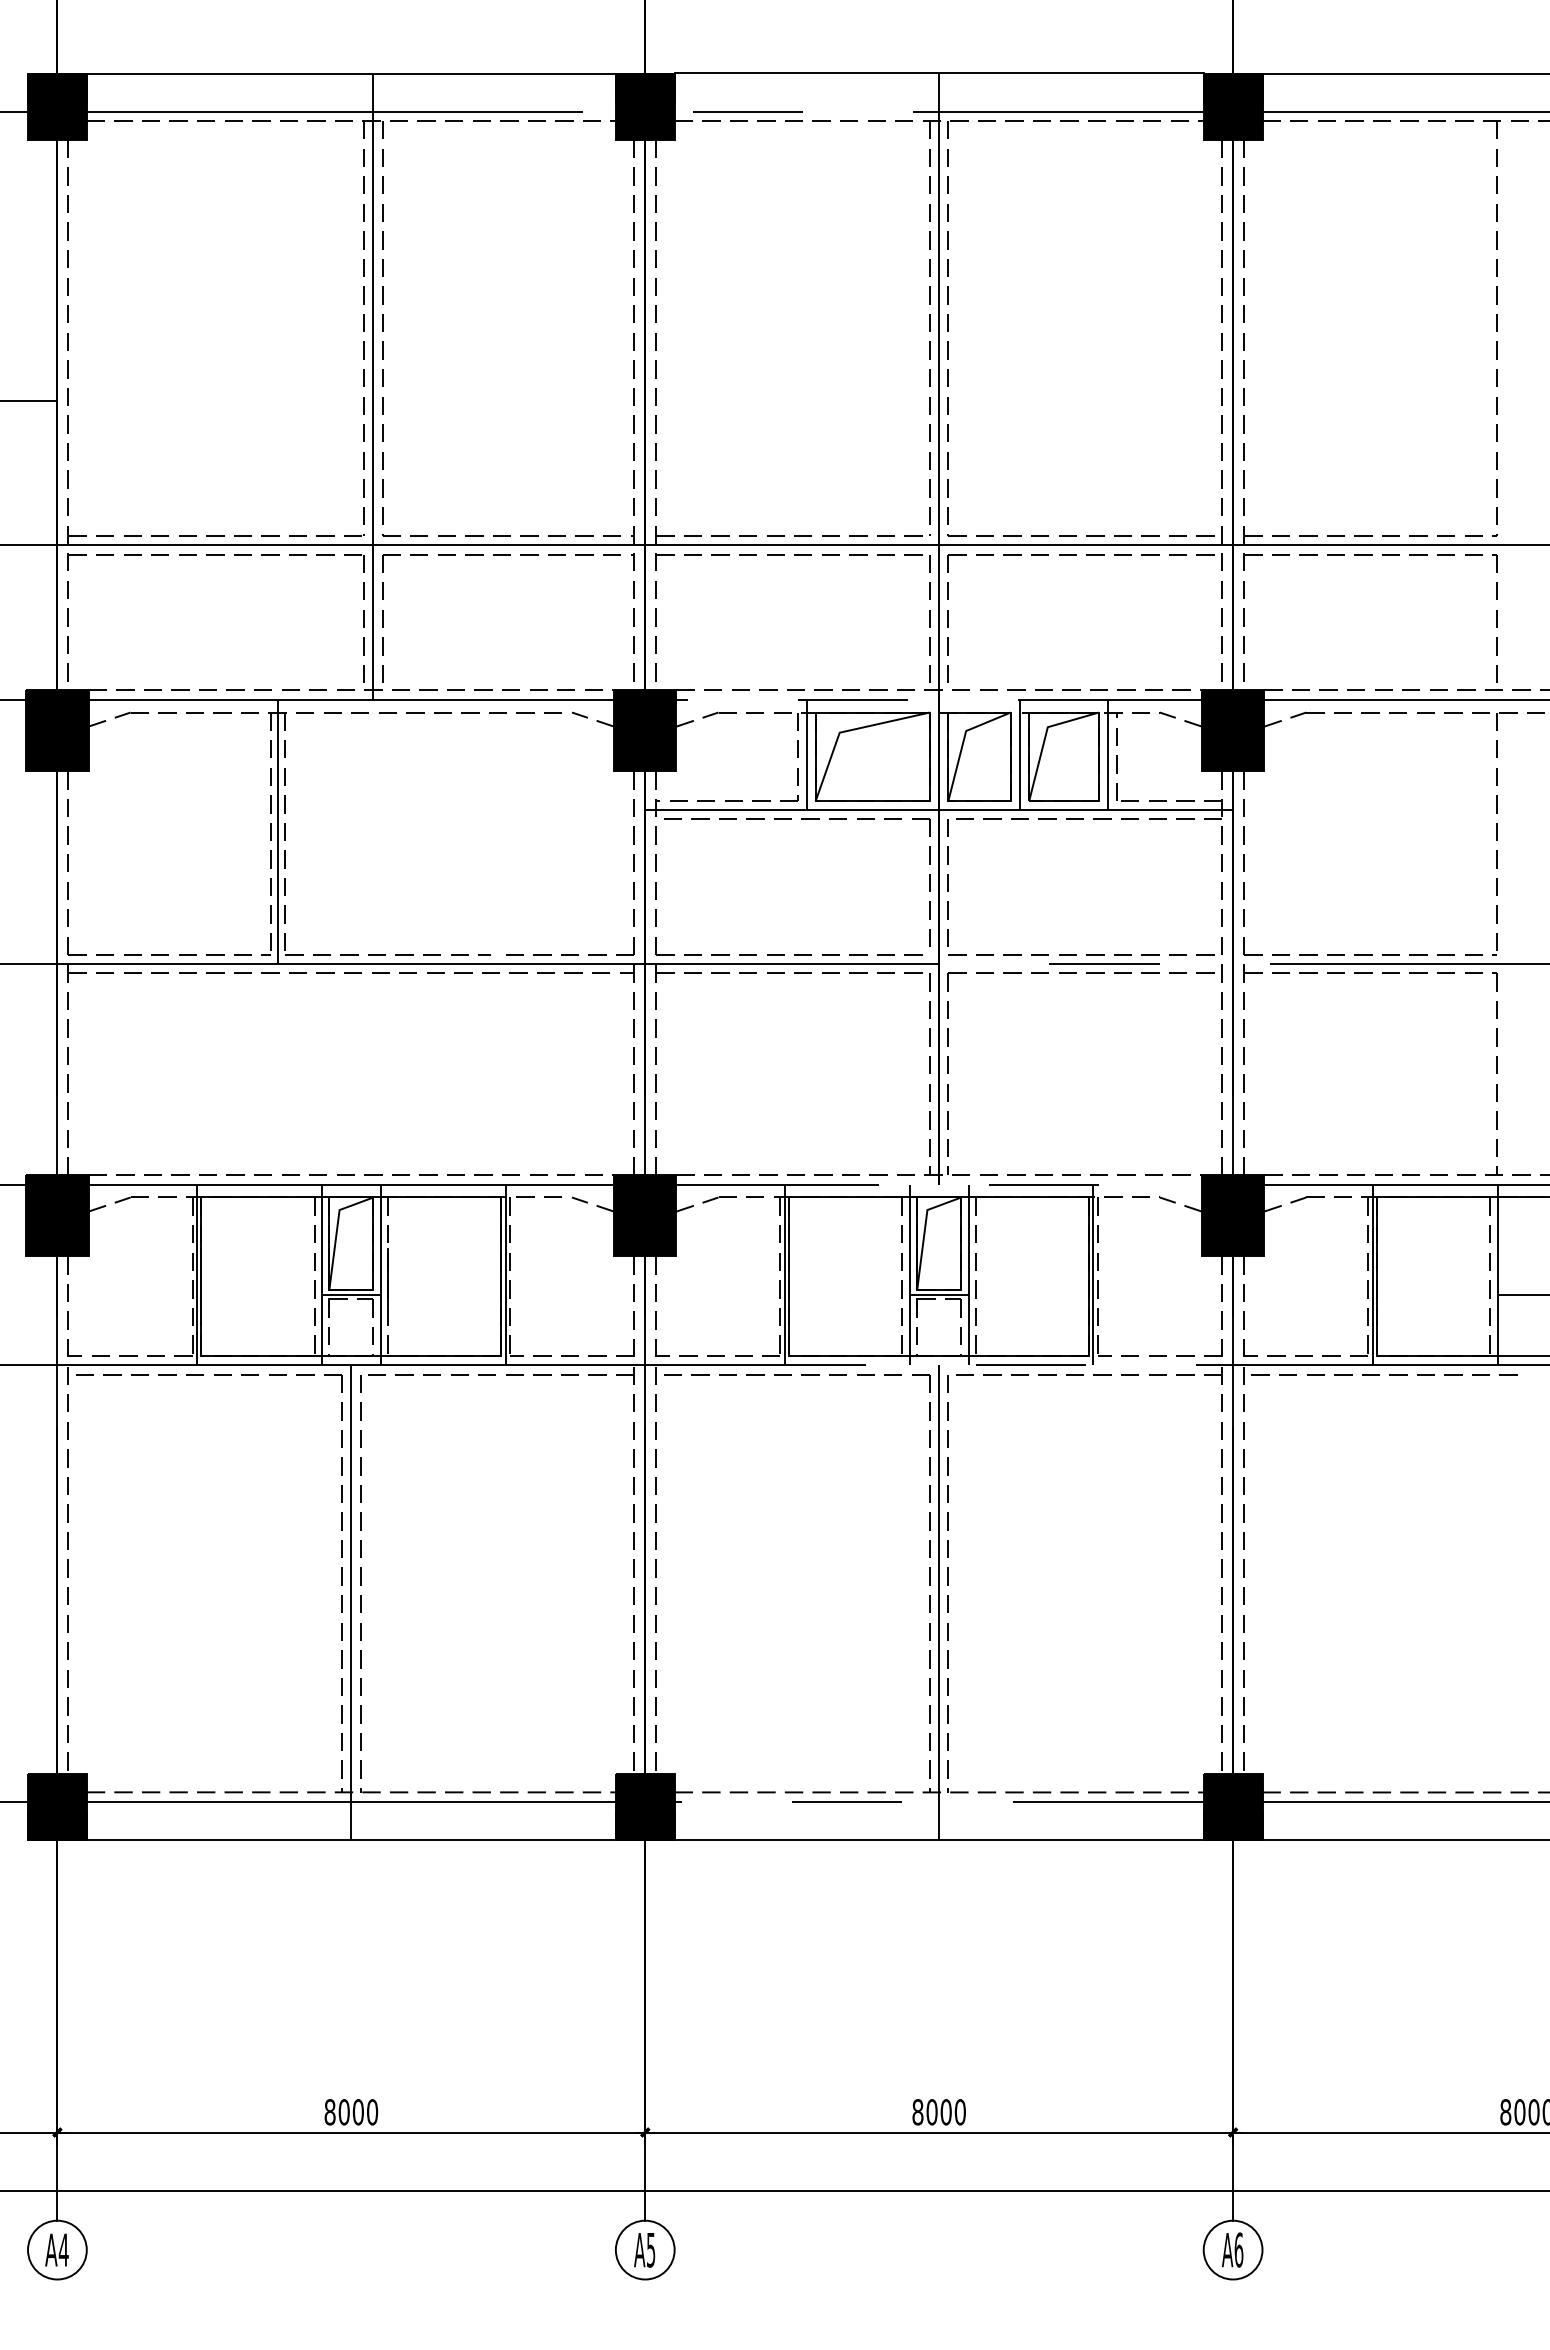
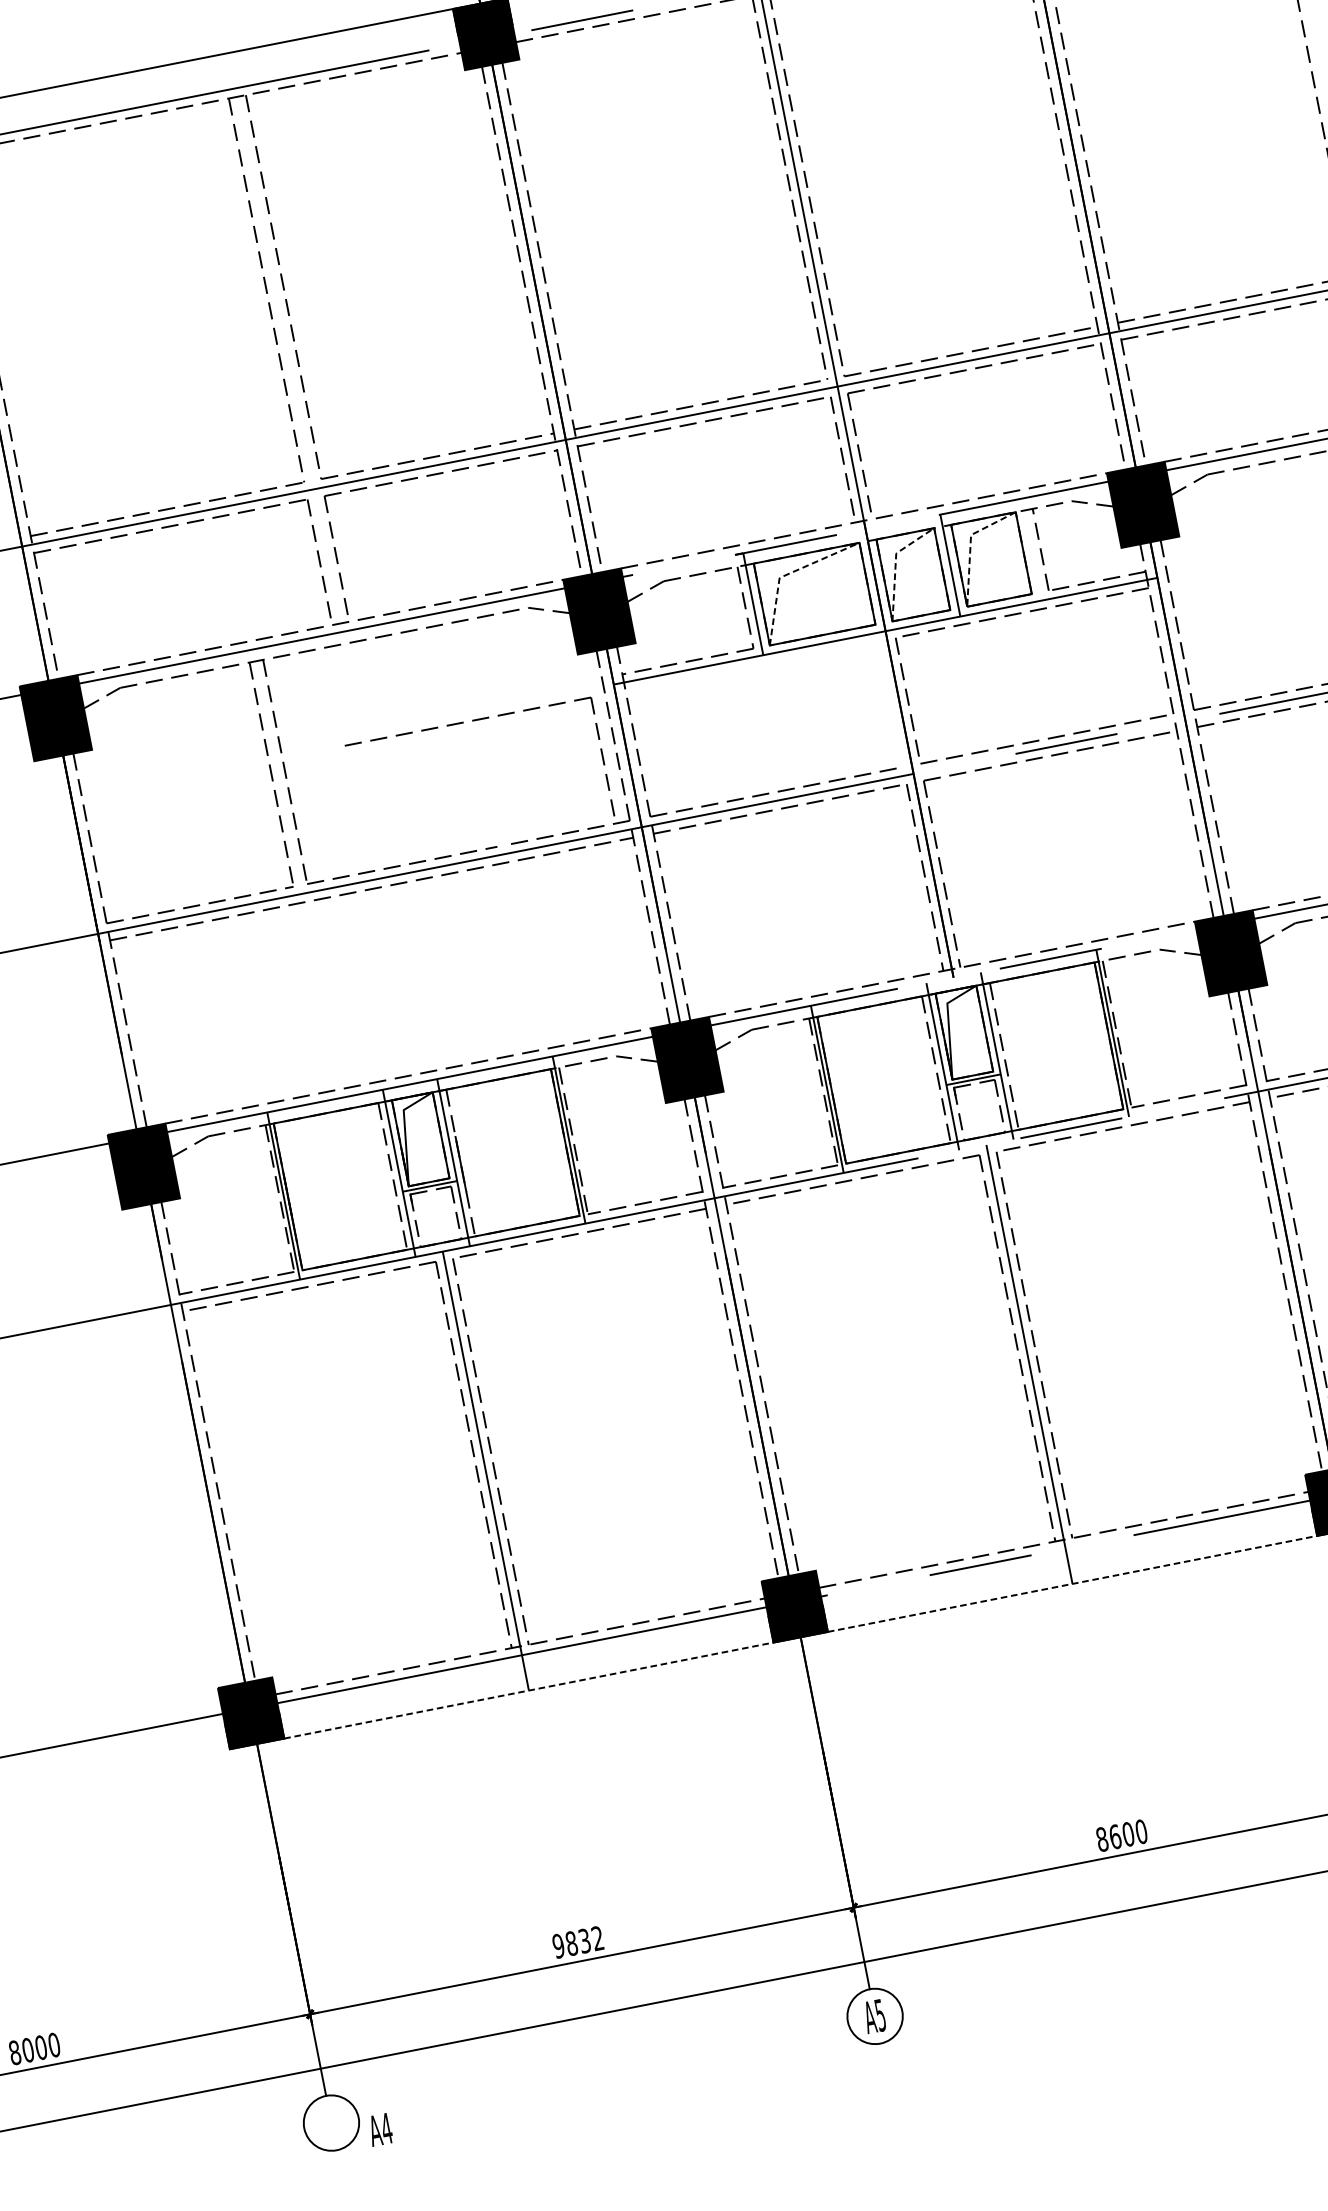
line: (373, 386) -> (285, 342), removed
line: (849, 730) -> (788, 574), solid -> dashed
line: (1045, 737) -> (970, 545), solid -> dashed
line: (963, 741) -> (895, 563), solid -> dashed
line: (1108, 754) -> (1032, 549), removed
part: (801, 819) -> (472, 721), moved
line: (277, 831) -> (277, 771), removed
line: (351, 1840) -> (529, 1690), solid -> dashed
line: (939, 1840) -> (1072, 1584), solid -> dashed
text: (351, 2112) -> (578, 1942), 8000 -> 9832
text: (931, 2112) -> (1114, 1837), 8000 -> 8600
text: (56, 2249) -> (379, 2129), moved

